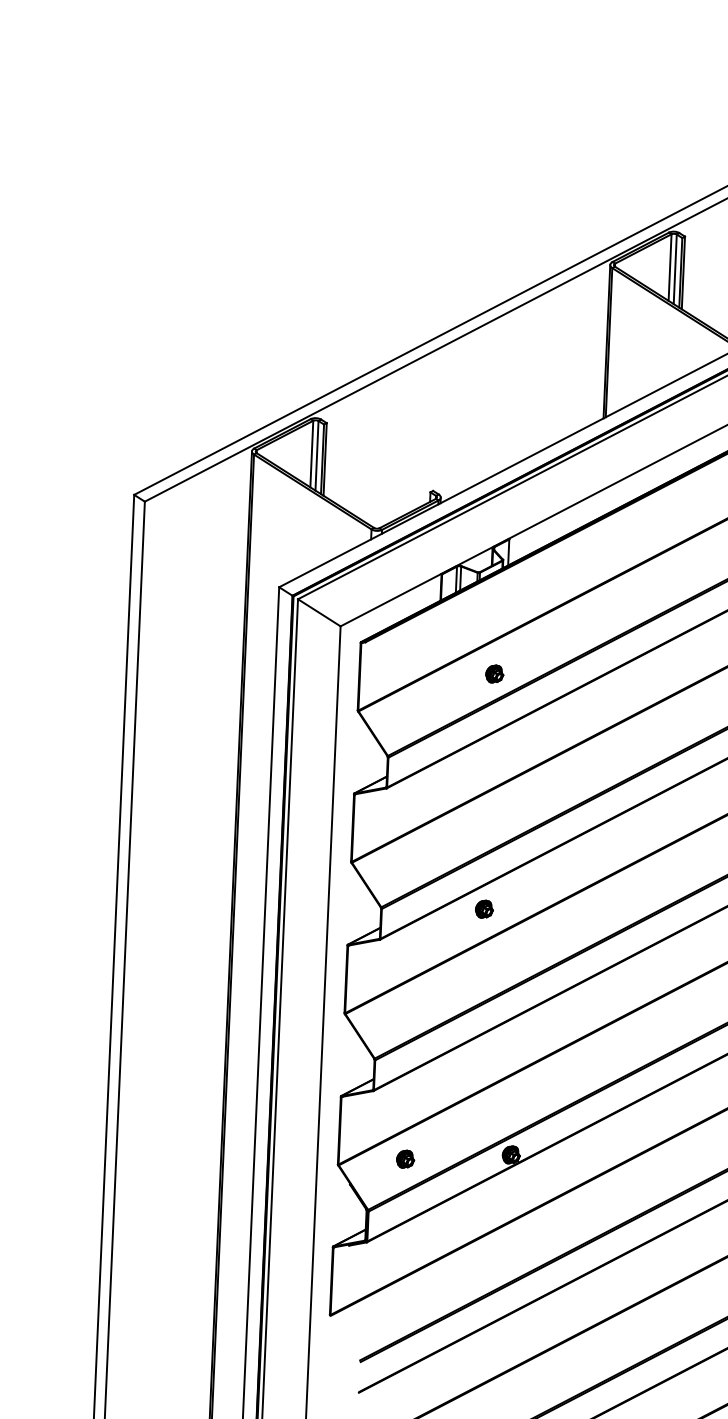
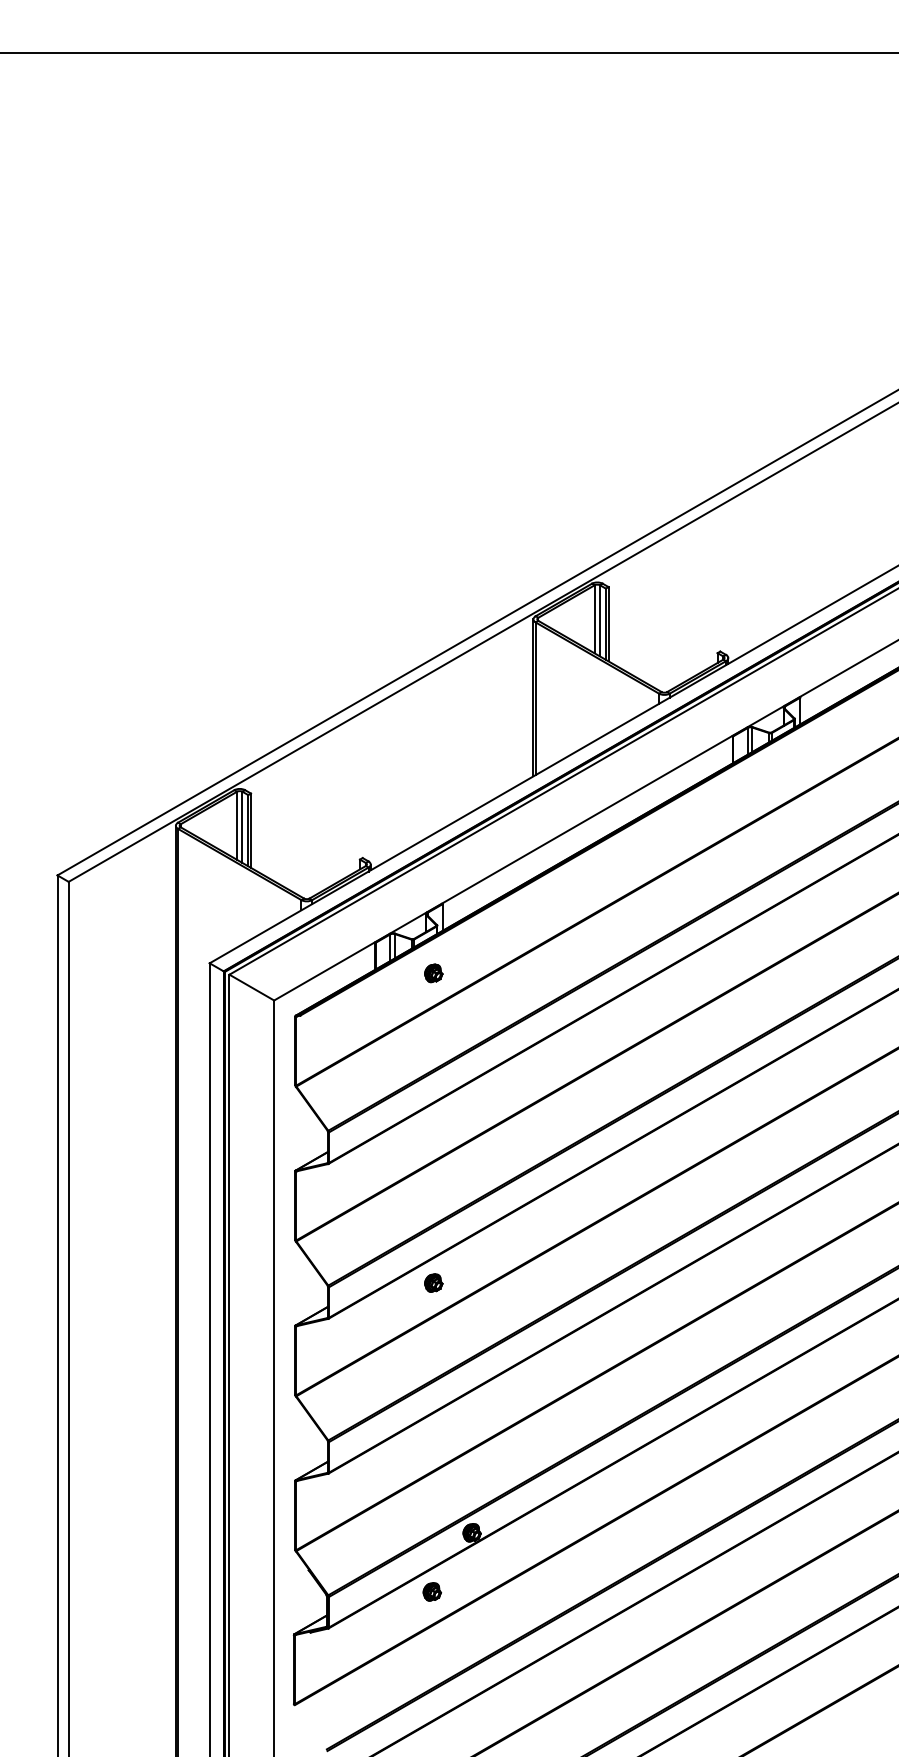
part: (494, 674) -> (433, 973), moved
part: (405, 1158) -> (432, 1591), moved

